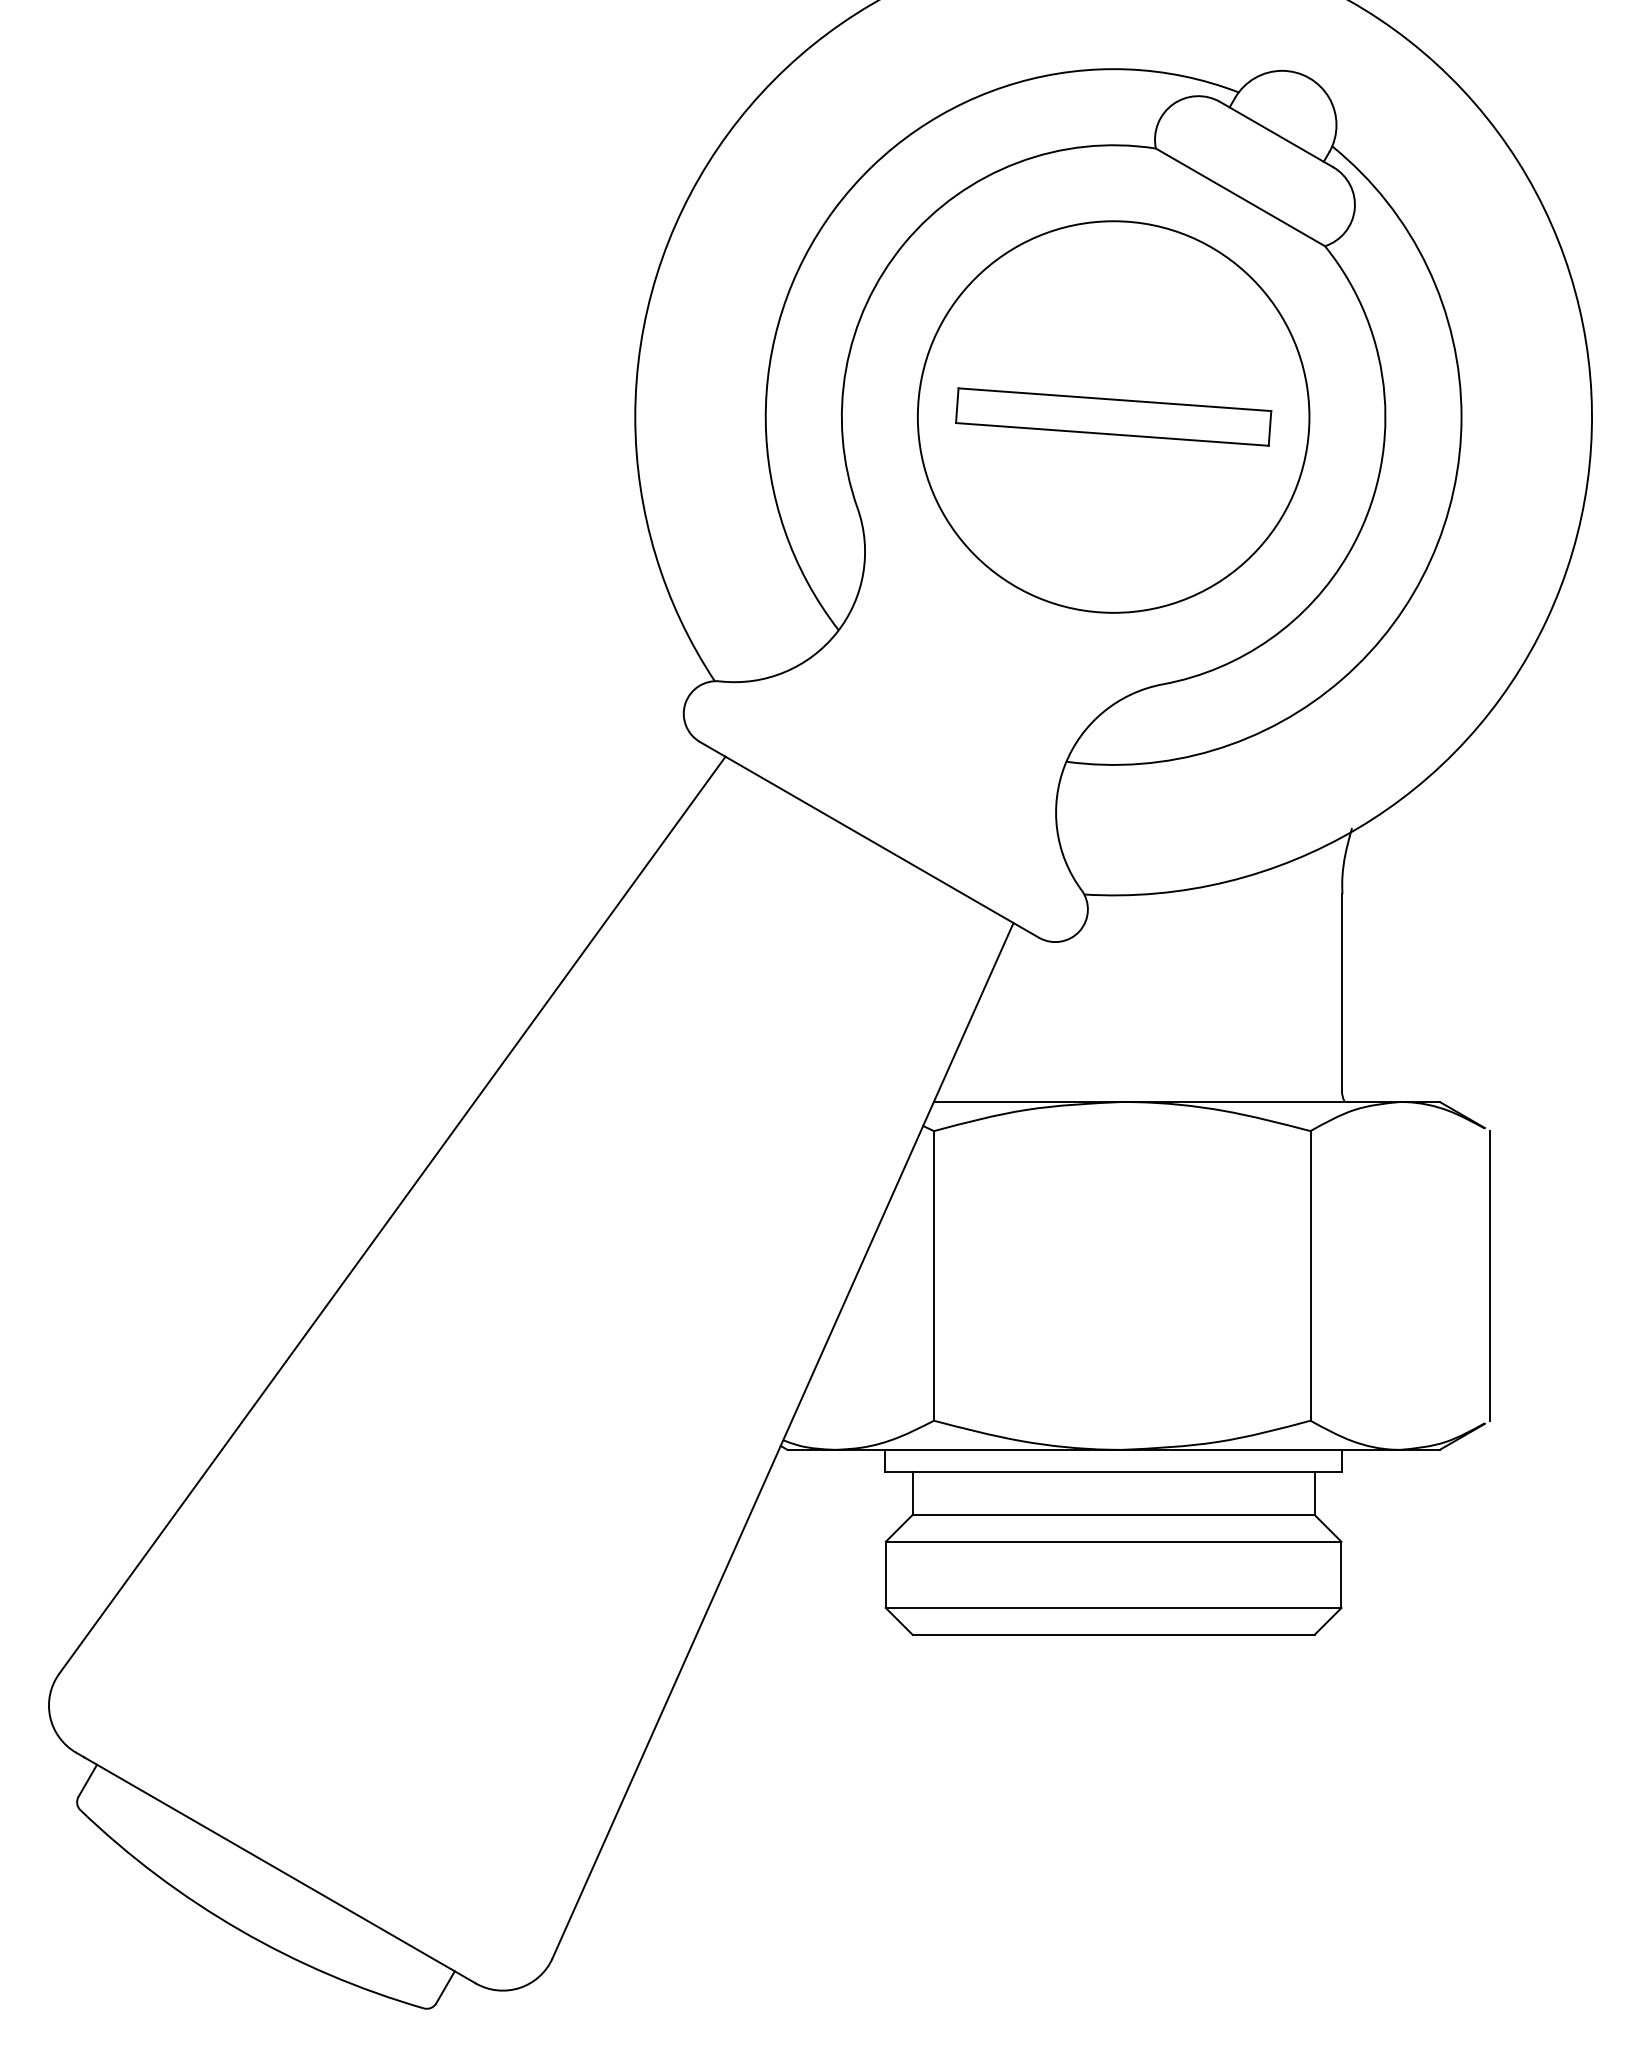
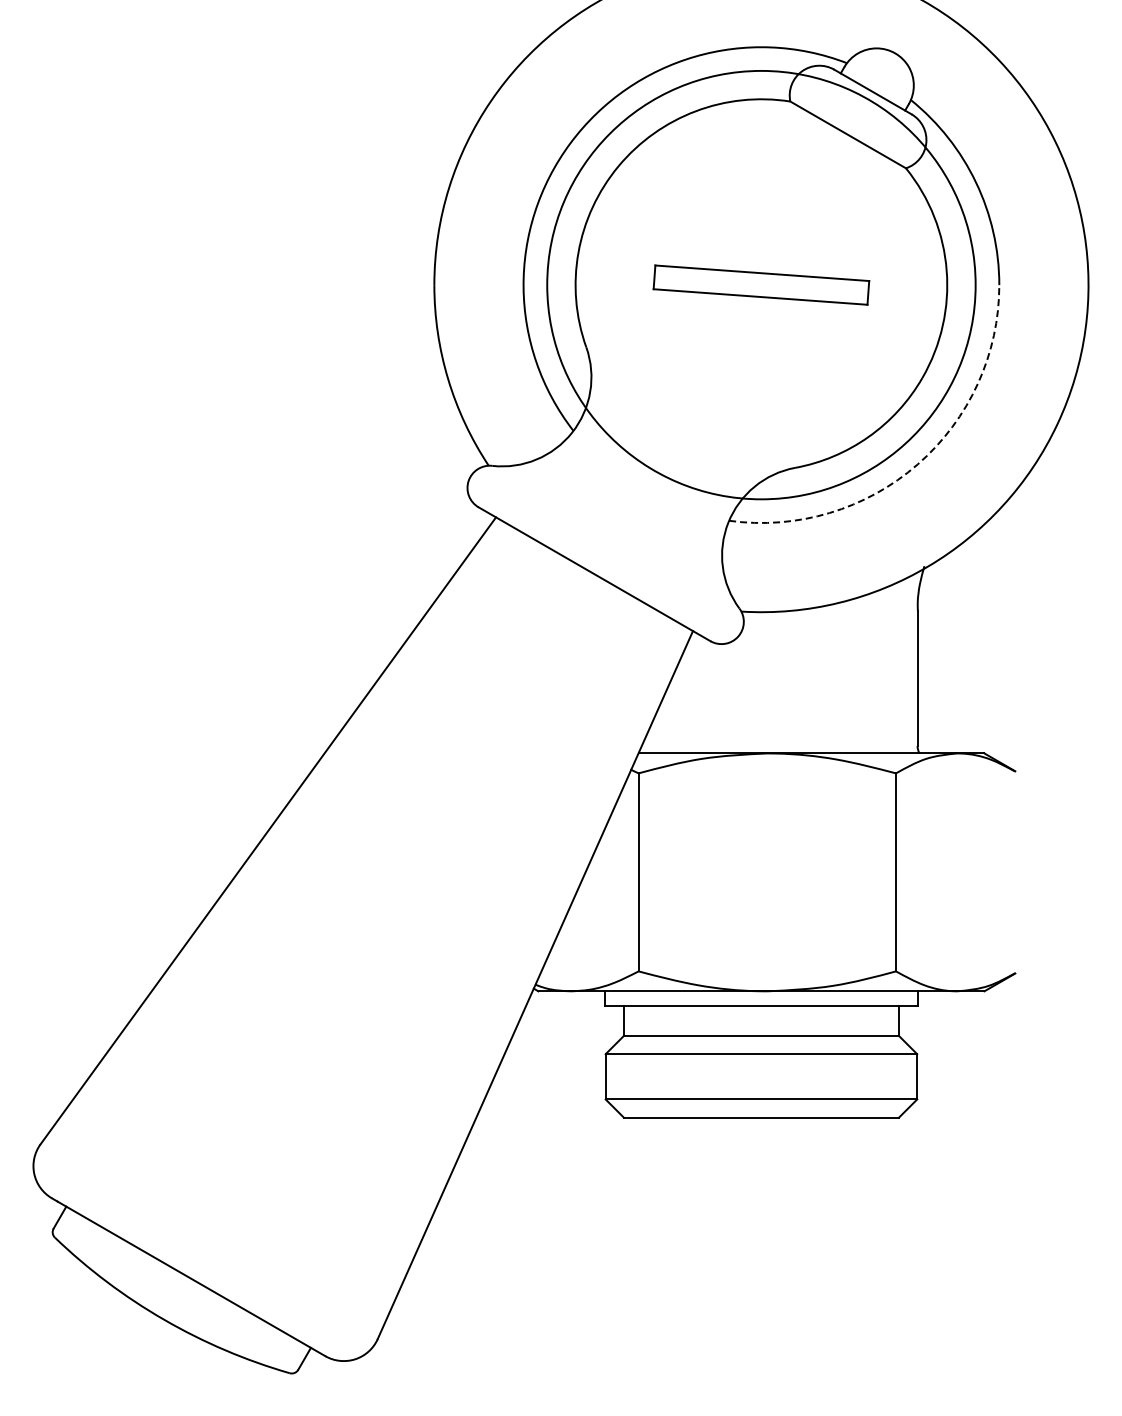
circle: (1113, 417) -> (761, 285), size x1.6
arc: (1341, 679) -> (917, 464), solid -> dashed
line: (1489, 1276) -> (1018, 872), removed

